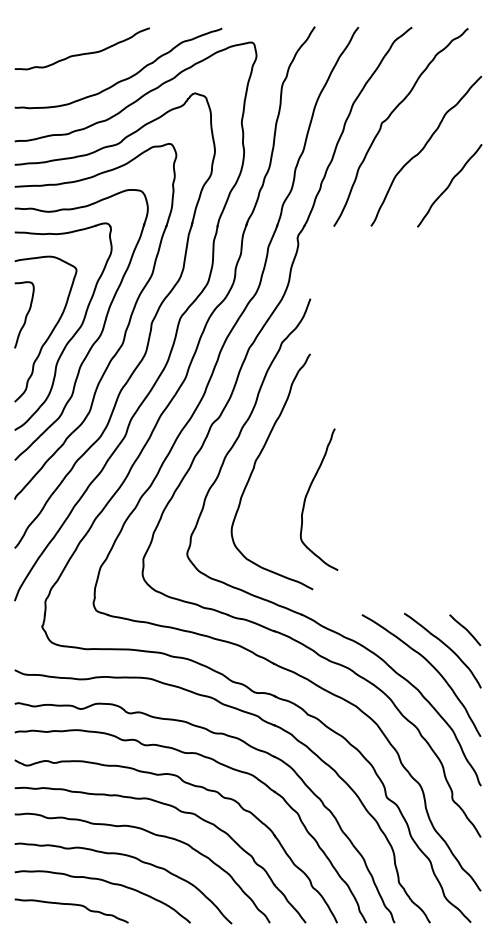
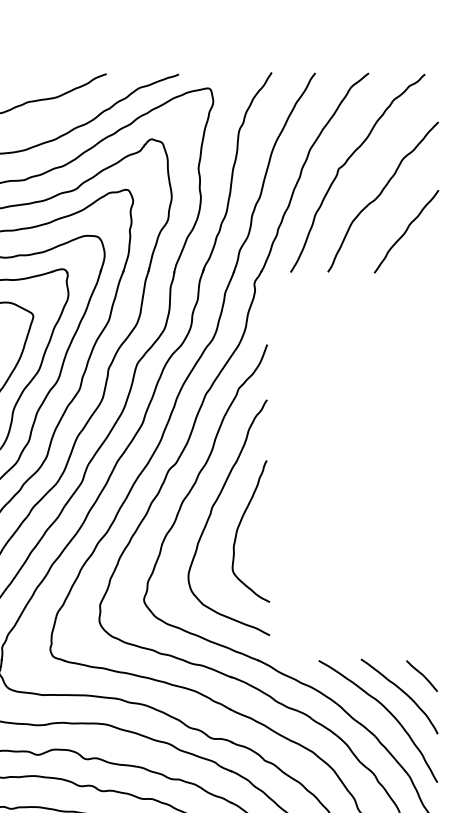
curve: (308, 493) -> (240, 525), moved

